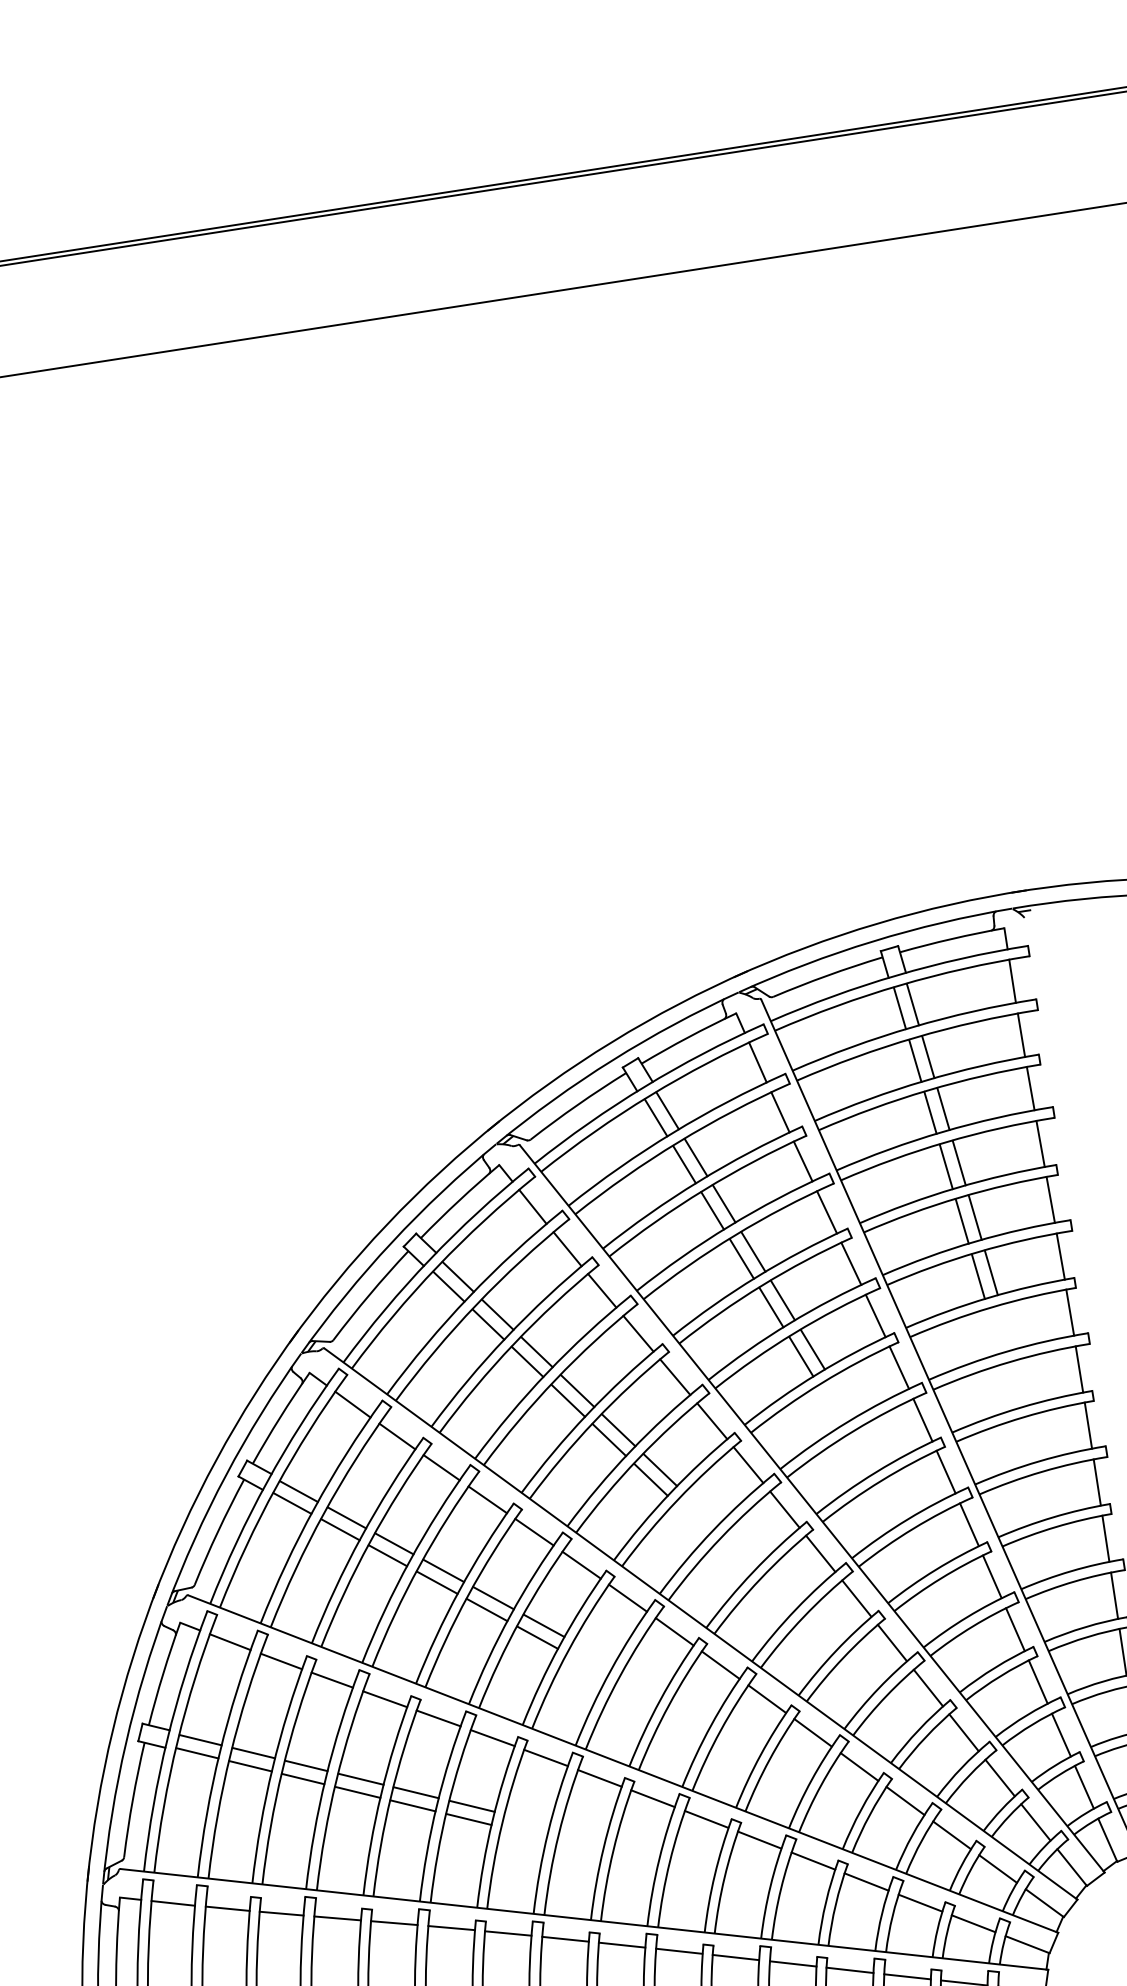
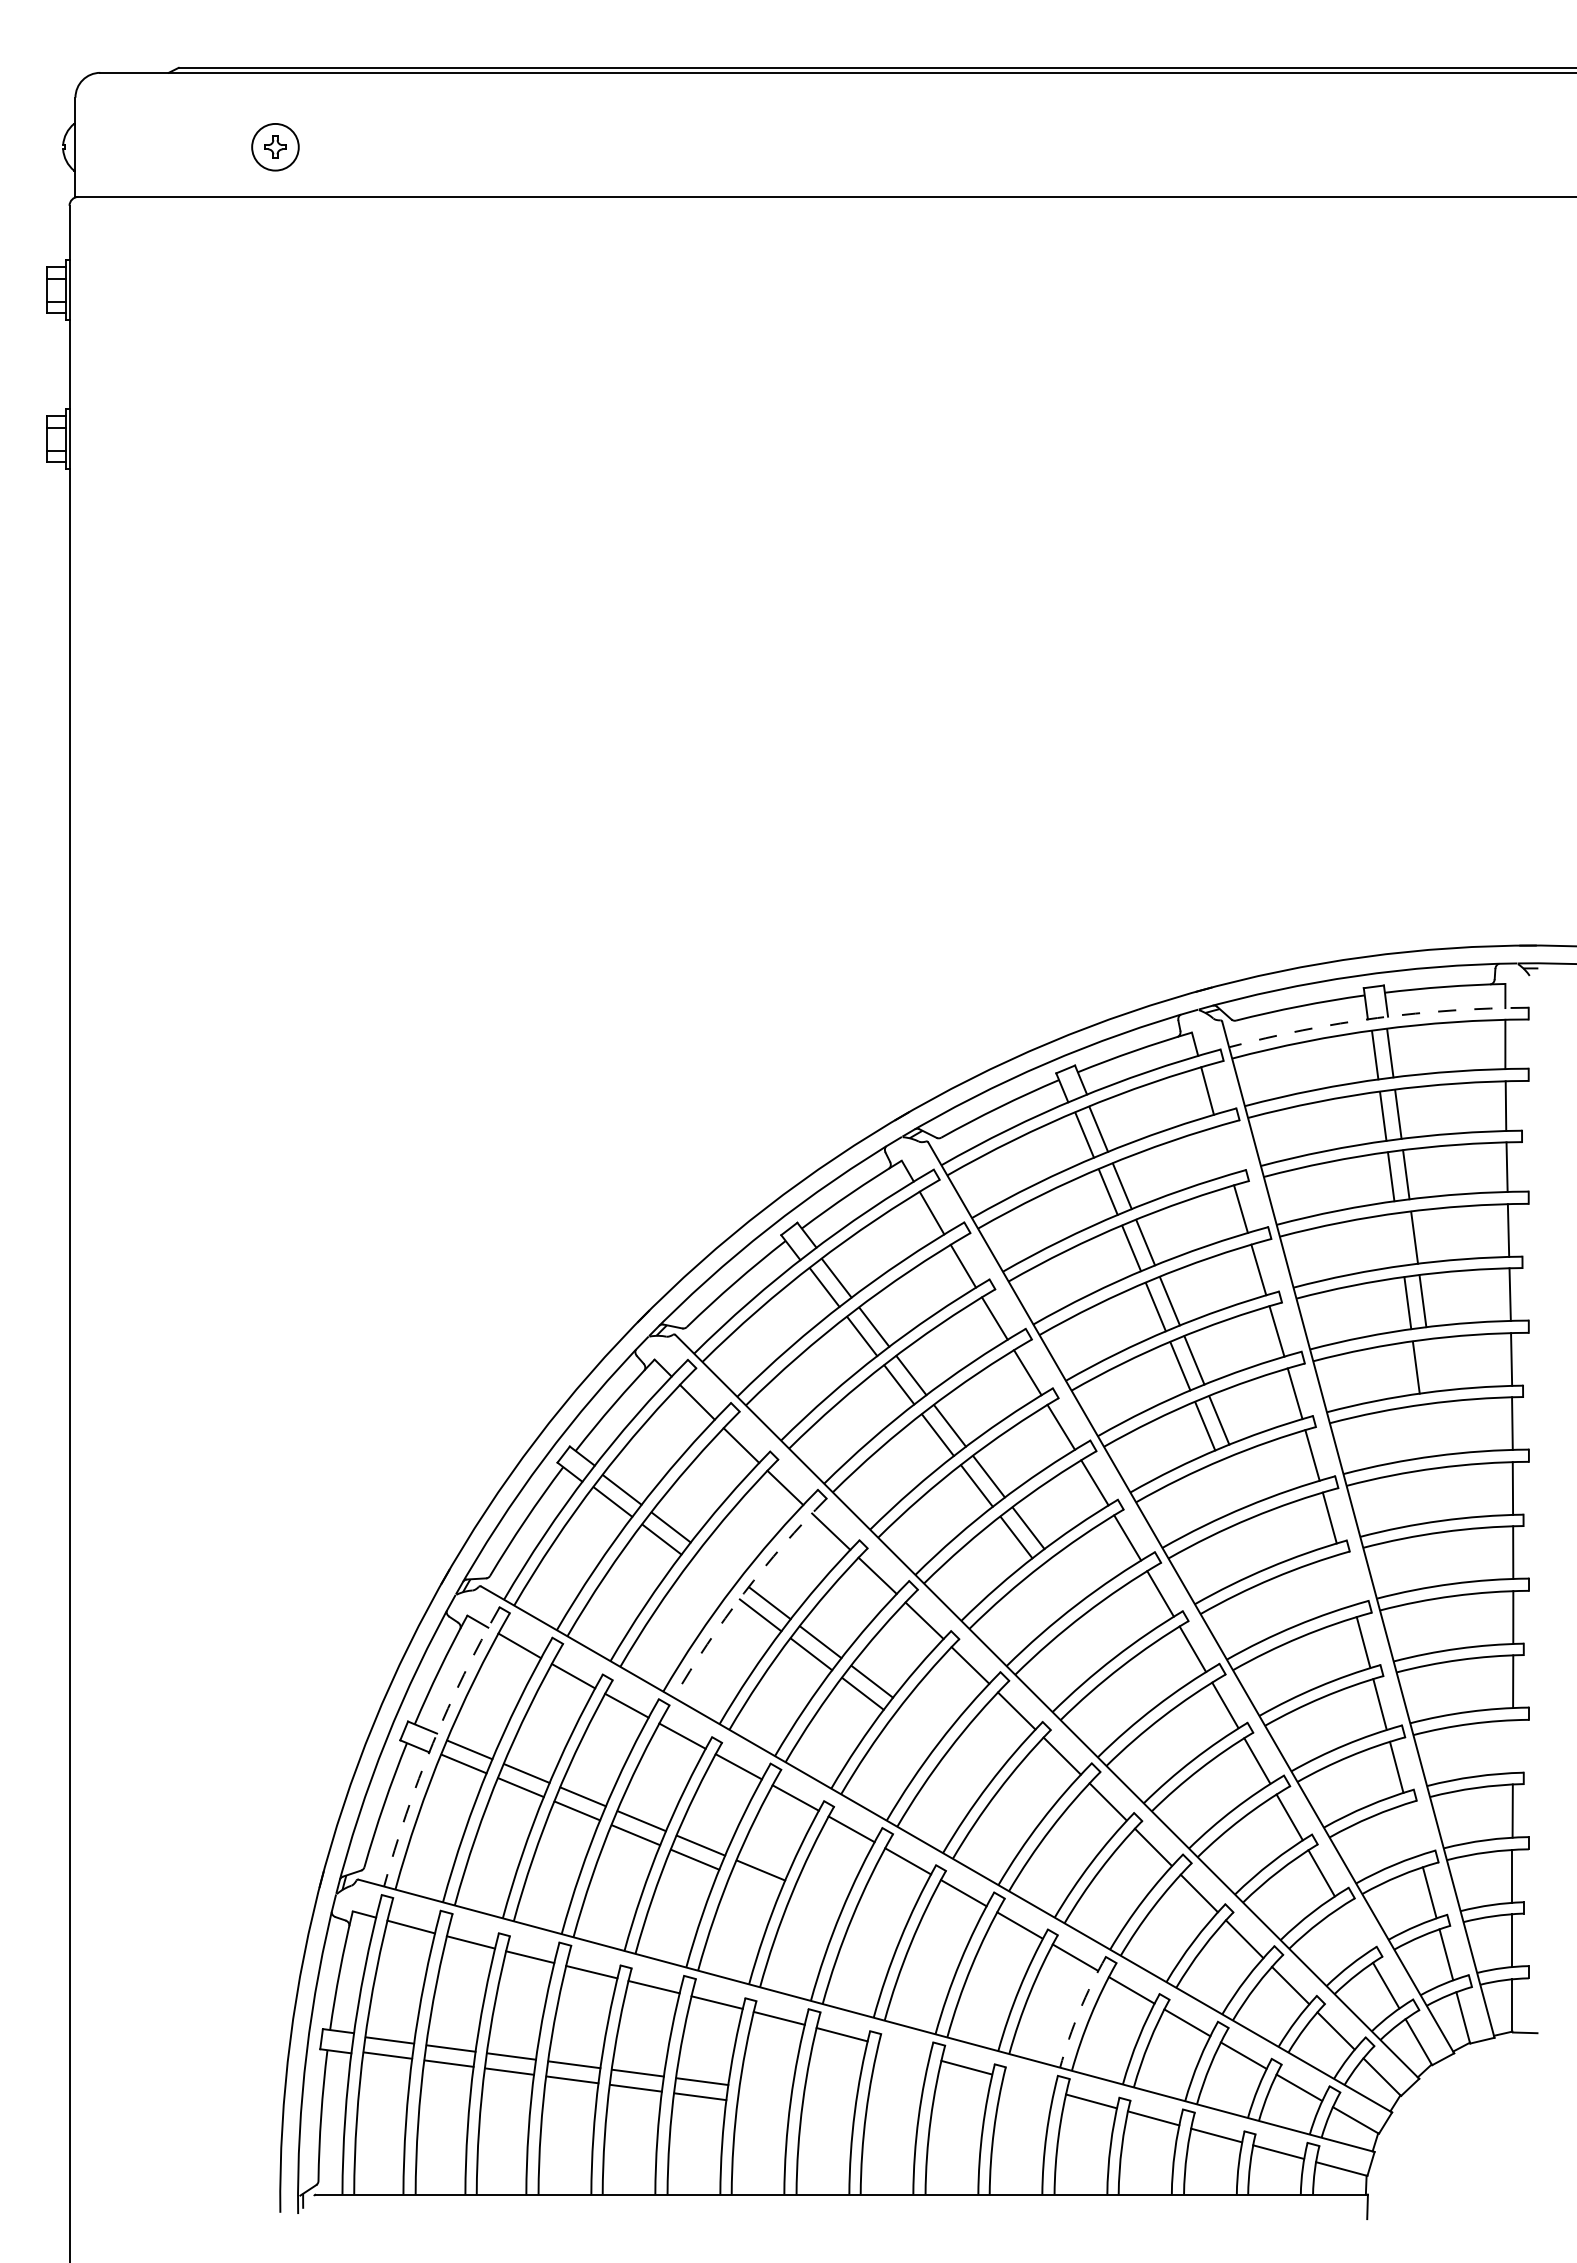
arc: (896, 974) -> (1377, 1017), solid -> dashed
line: (779, 1112) -> (1223, 1150), removed
line: (946, 1166) -> (1399, 1239), removed
line: (991, 1272) -> (1431, 1365), removed
line: (945, 1471) -> (1346, 1579), removed
line: (394, 1543) -> (719, 1564), removed
line: (387, 1555) -> (709, 1576), removed
arc: (419, 1565) -> (743, 1593), solid -> dashed
line: (1114, 1595) -> (1512, 1746), removed
line: (1037, 1682) -> (1412, 1829), removed
arc: (167, 1739) -> (433, 1743), solid -> dashed
line: (999, 1777) -> (1353, 1929), removed
line: (469, 1819) -> (755, 1884), removed
arc: (770, 1885) -> (1079, 2010), solid -> dashed
line: (621, 1944) -> (903, 2050), removed
line: (735, 1957) -> (1028, 2084), removed

